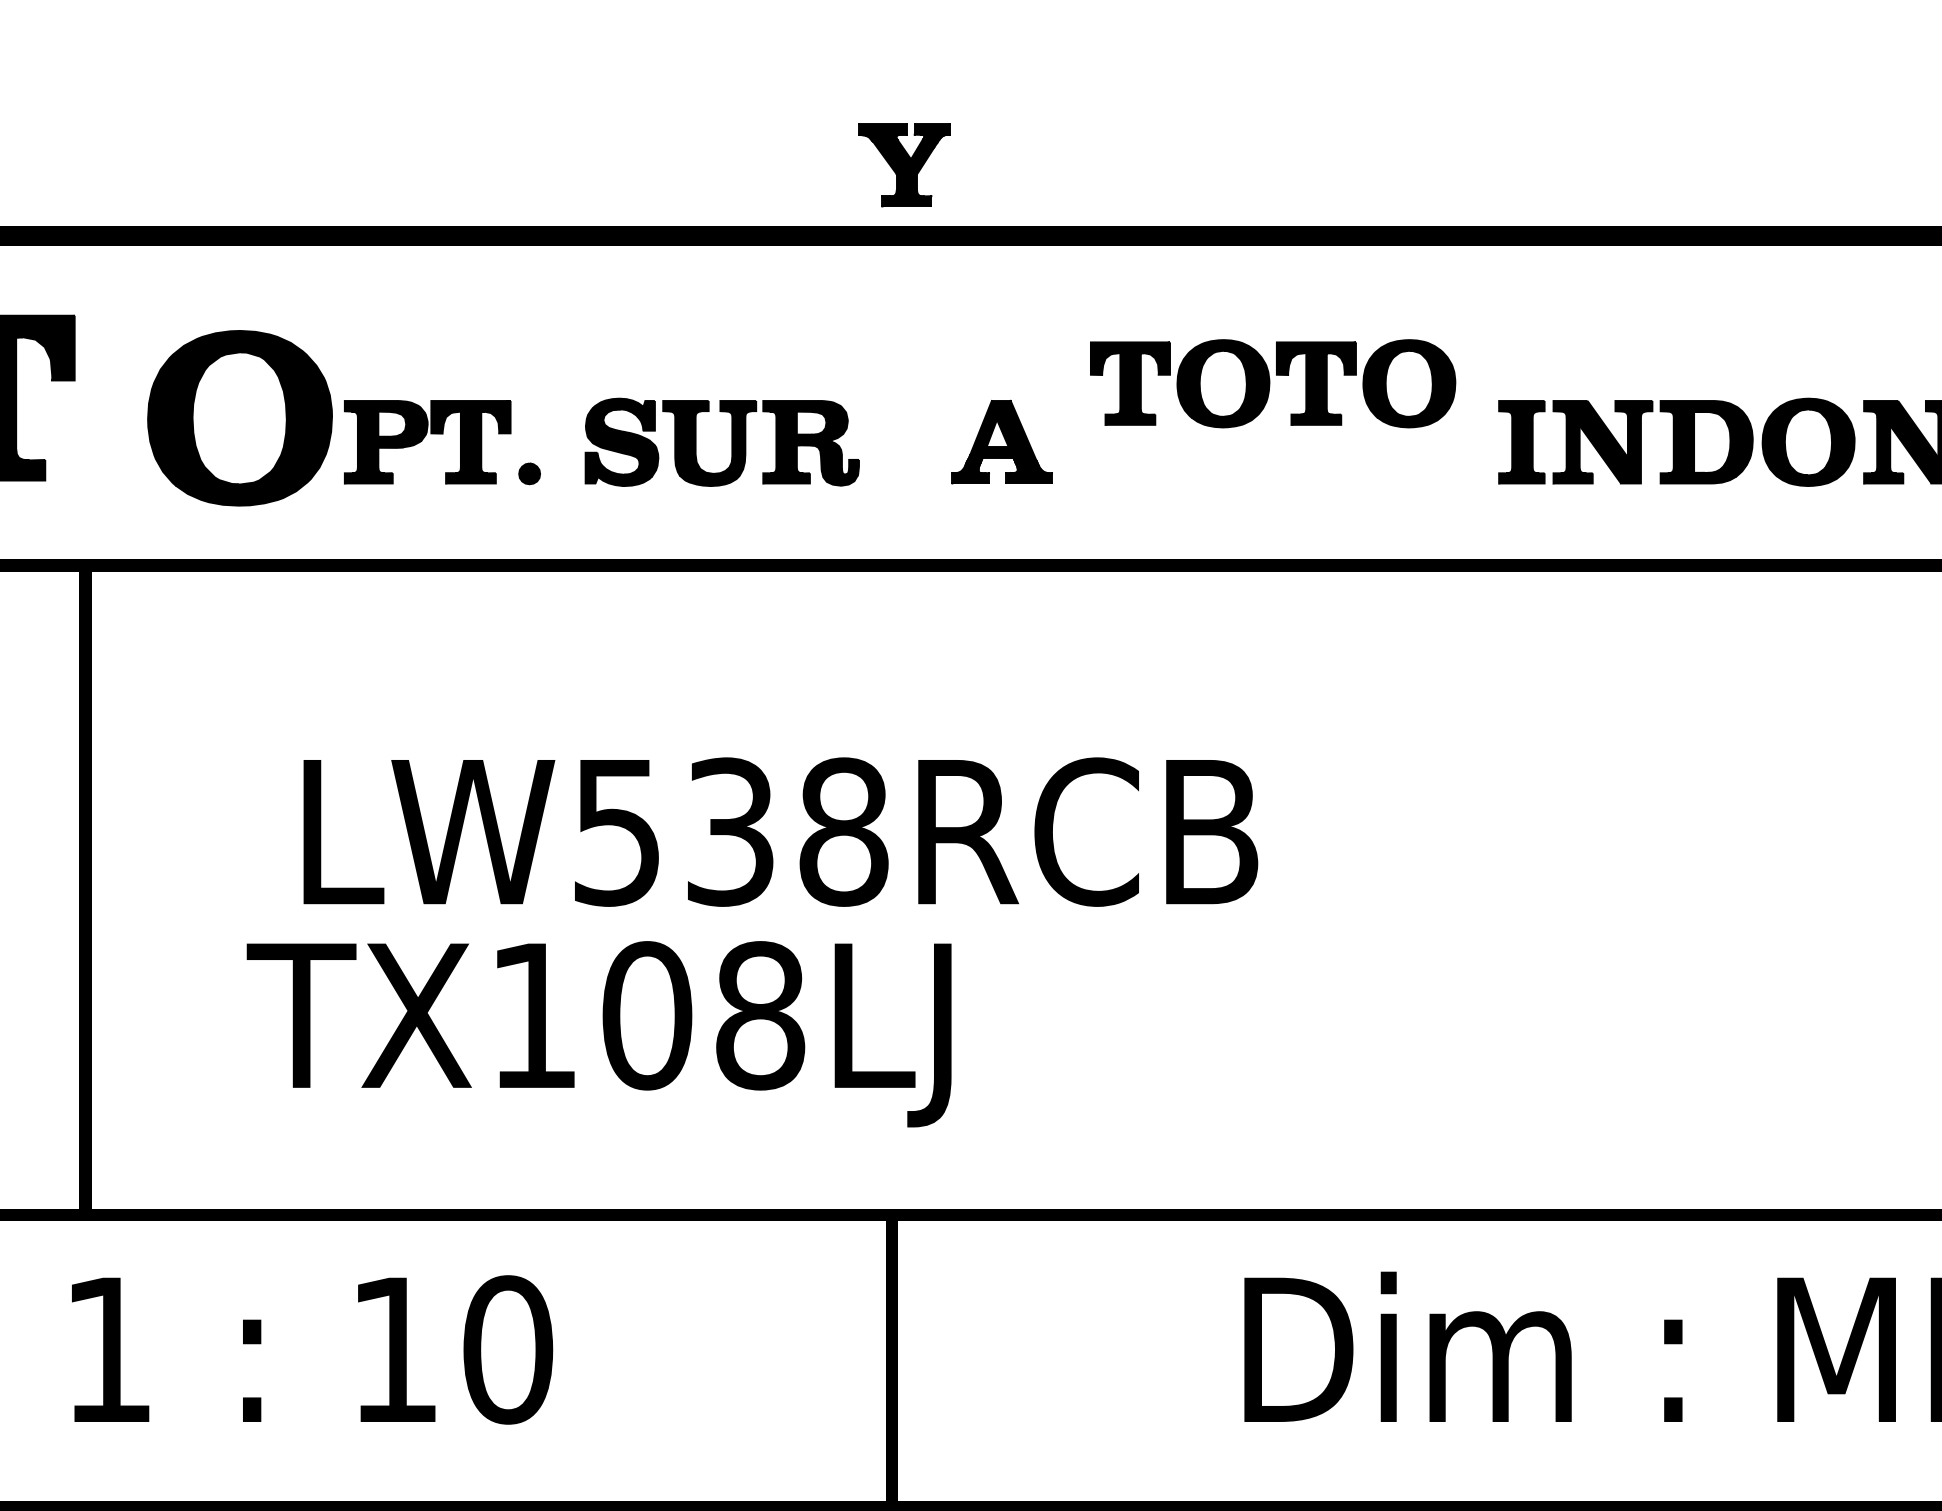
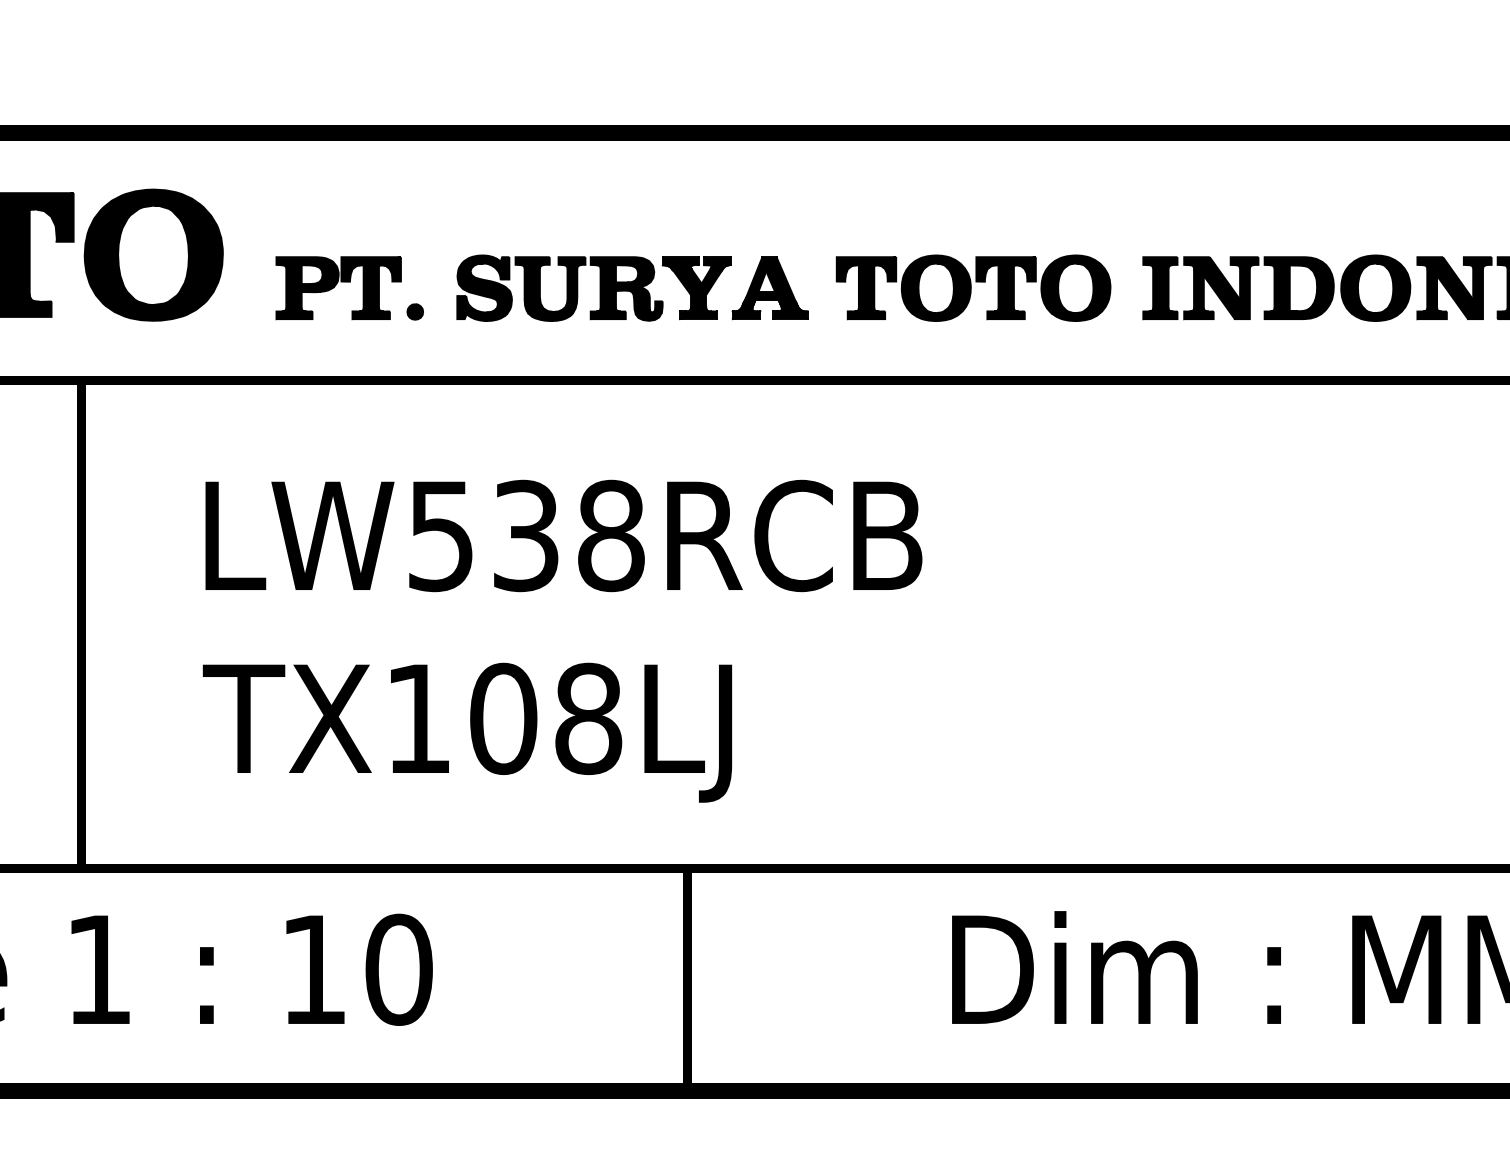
part: (904, 165) -> (696, 288), moved
part: (1272, 382) -> (973, 287), moved
part: (239, 417) -> (153, 254), moved
text: (780, 831) -> (563, 535), moved

